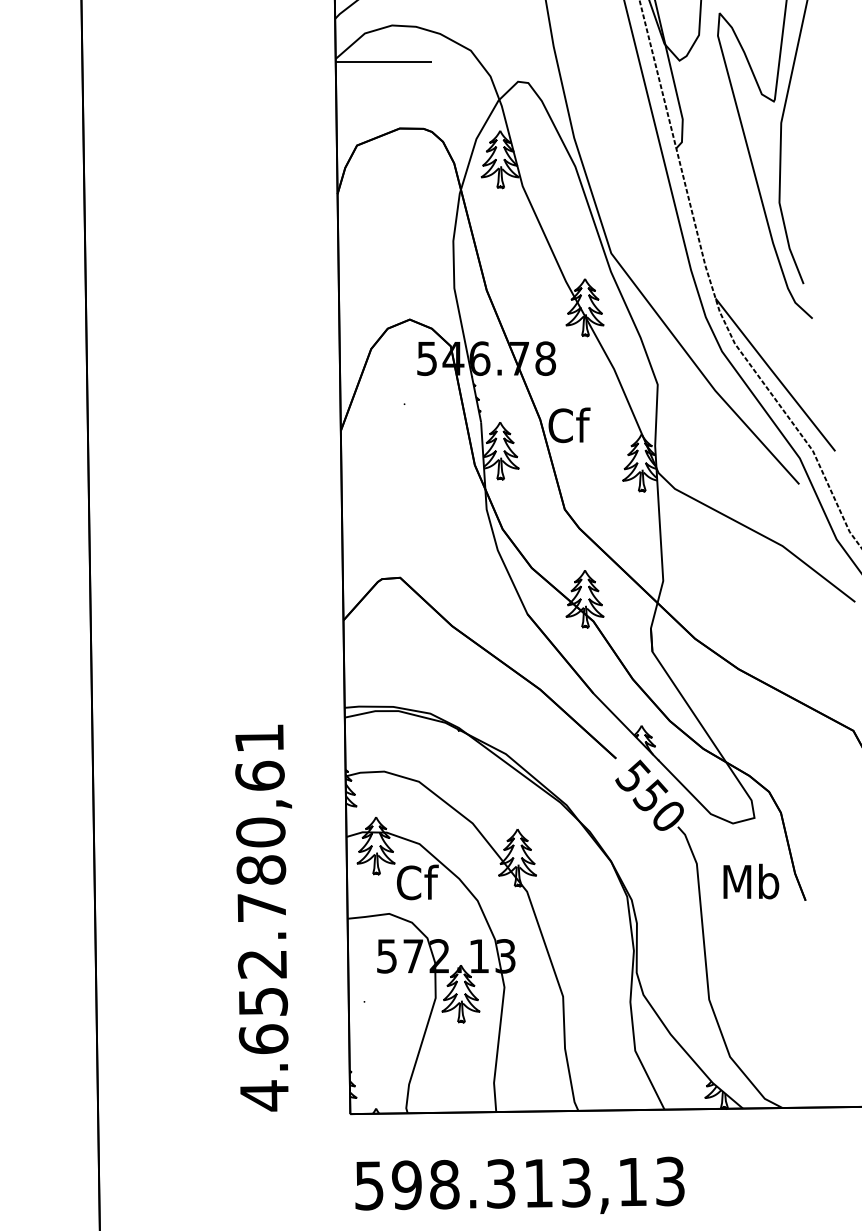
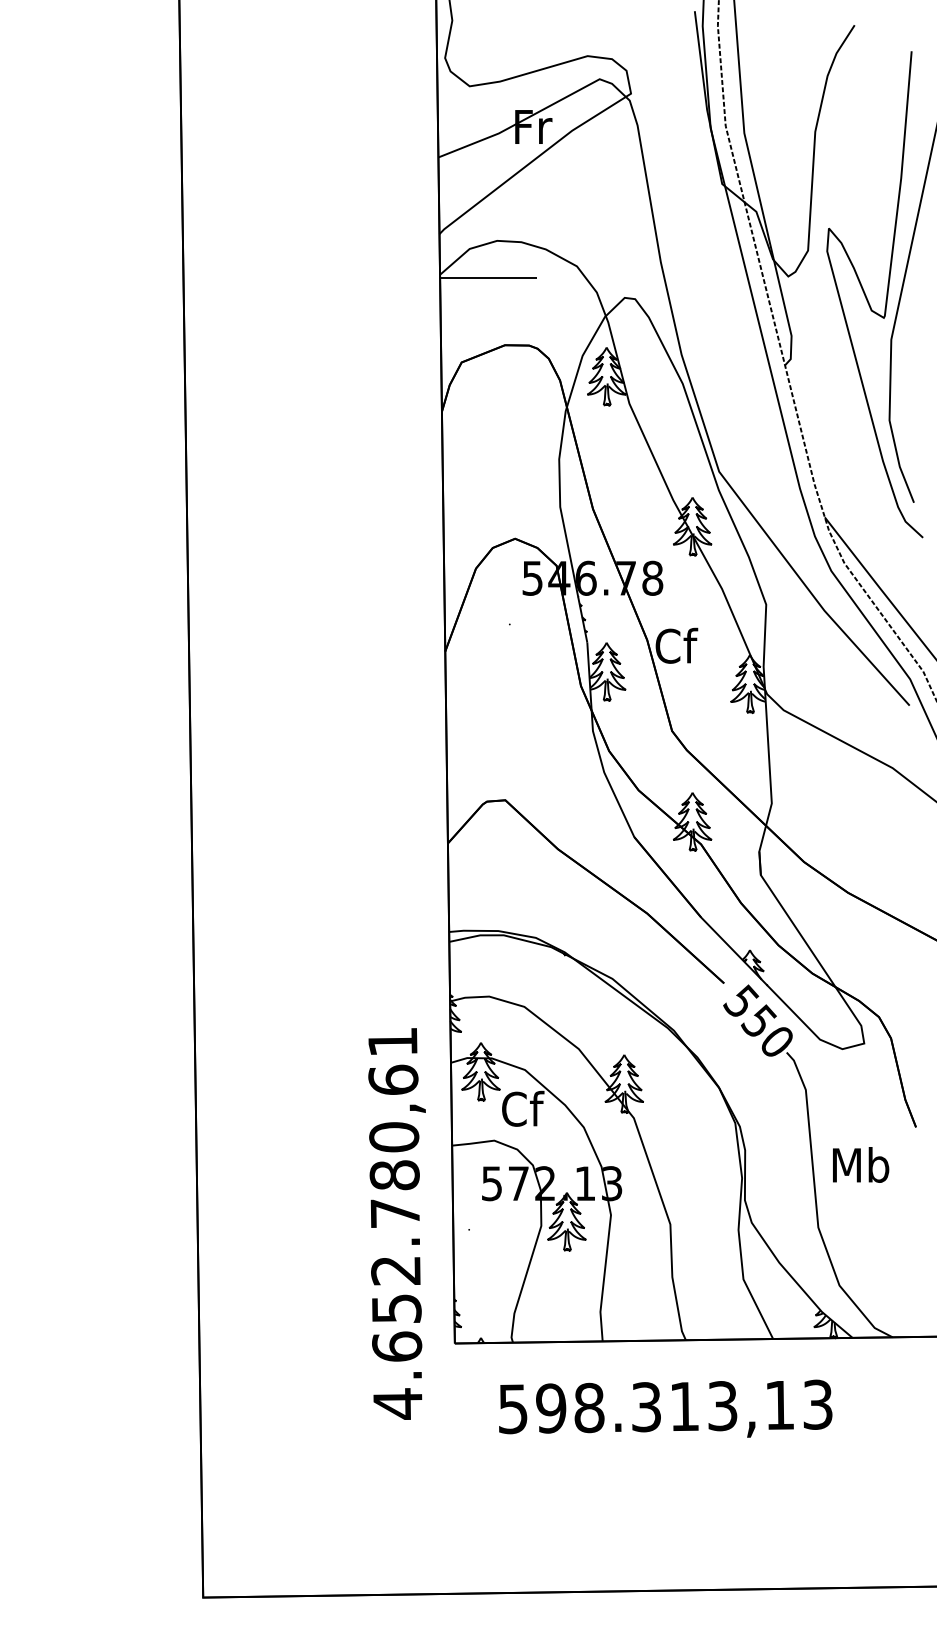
text: (751, 881) -> (861, 1164), moved
text: (263, 917) -> (396, 1223), moved
text: (519, 1185) -> (665, 1408), moved

